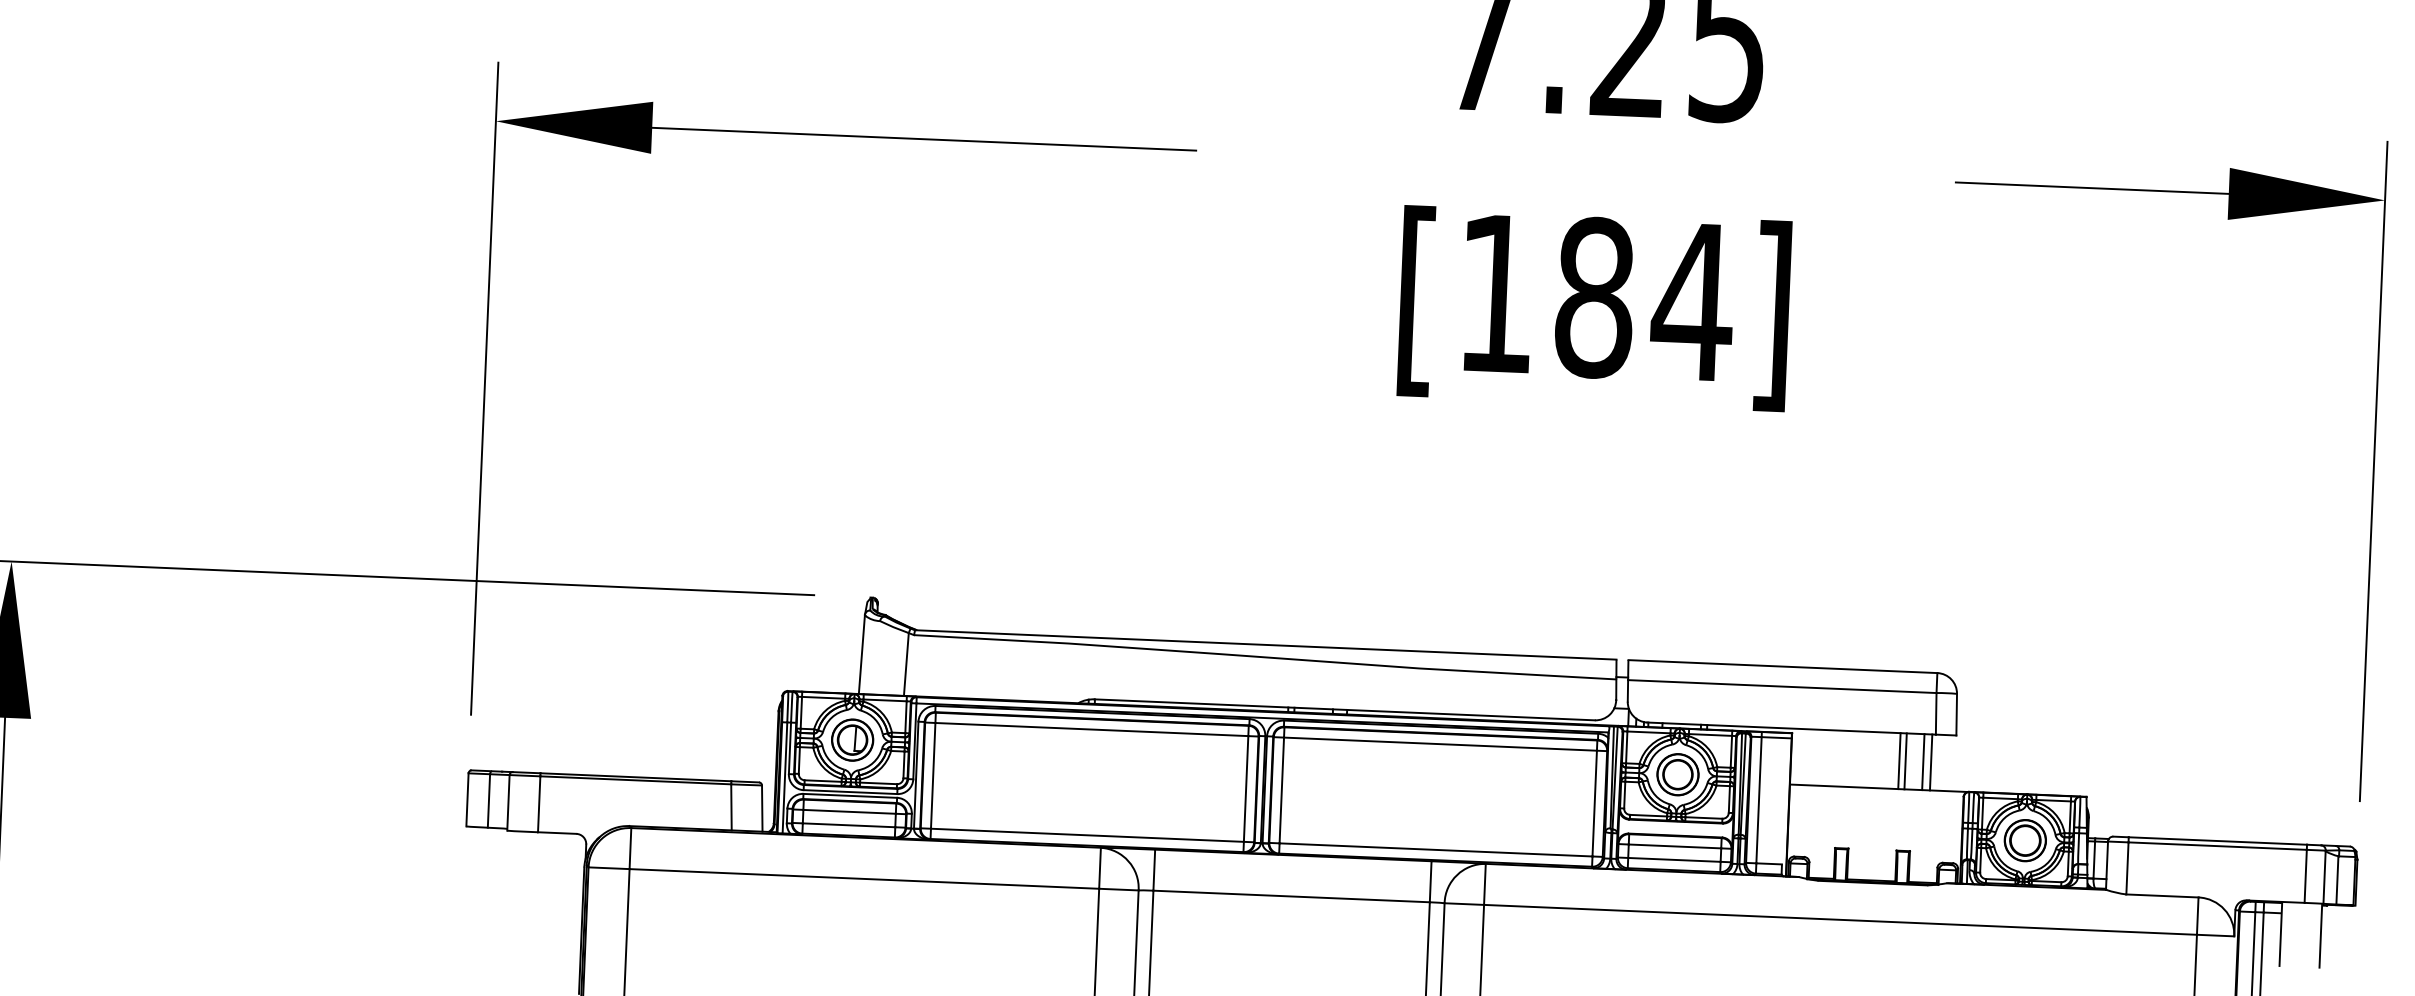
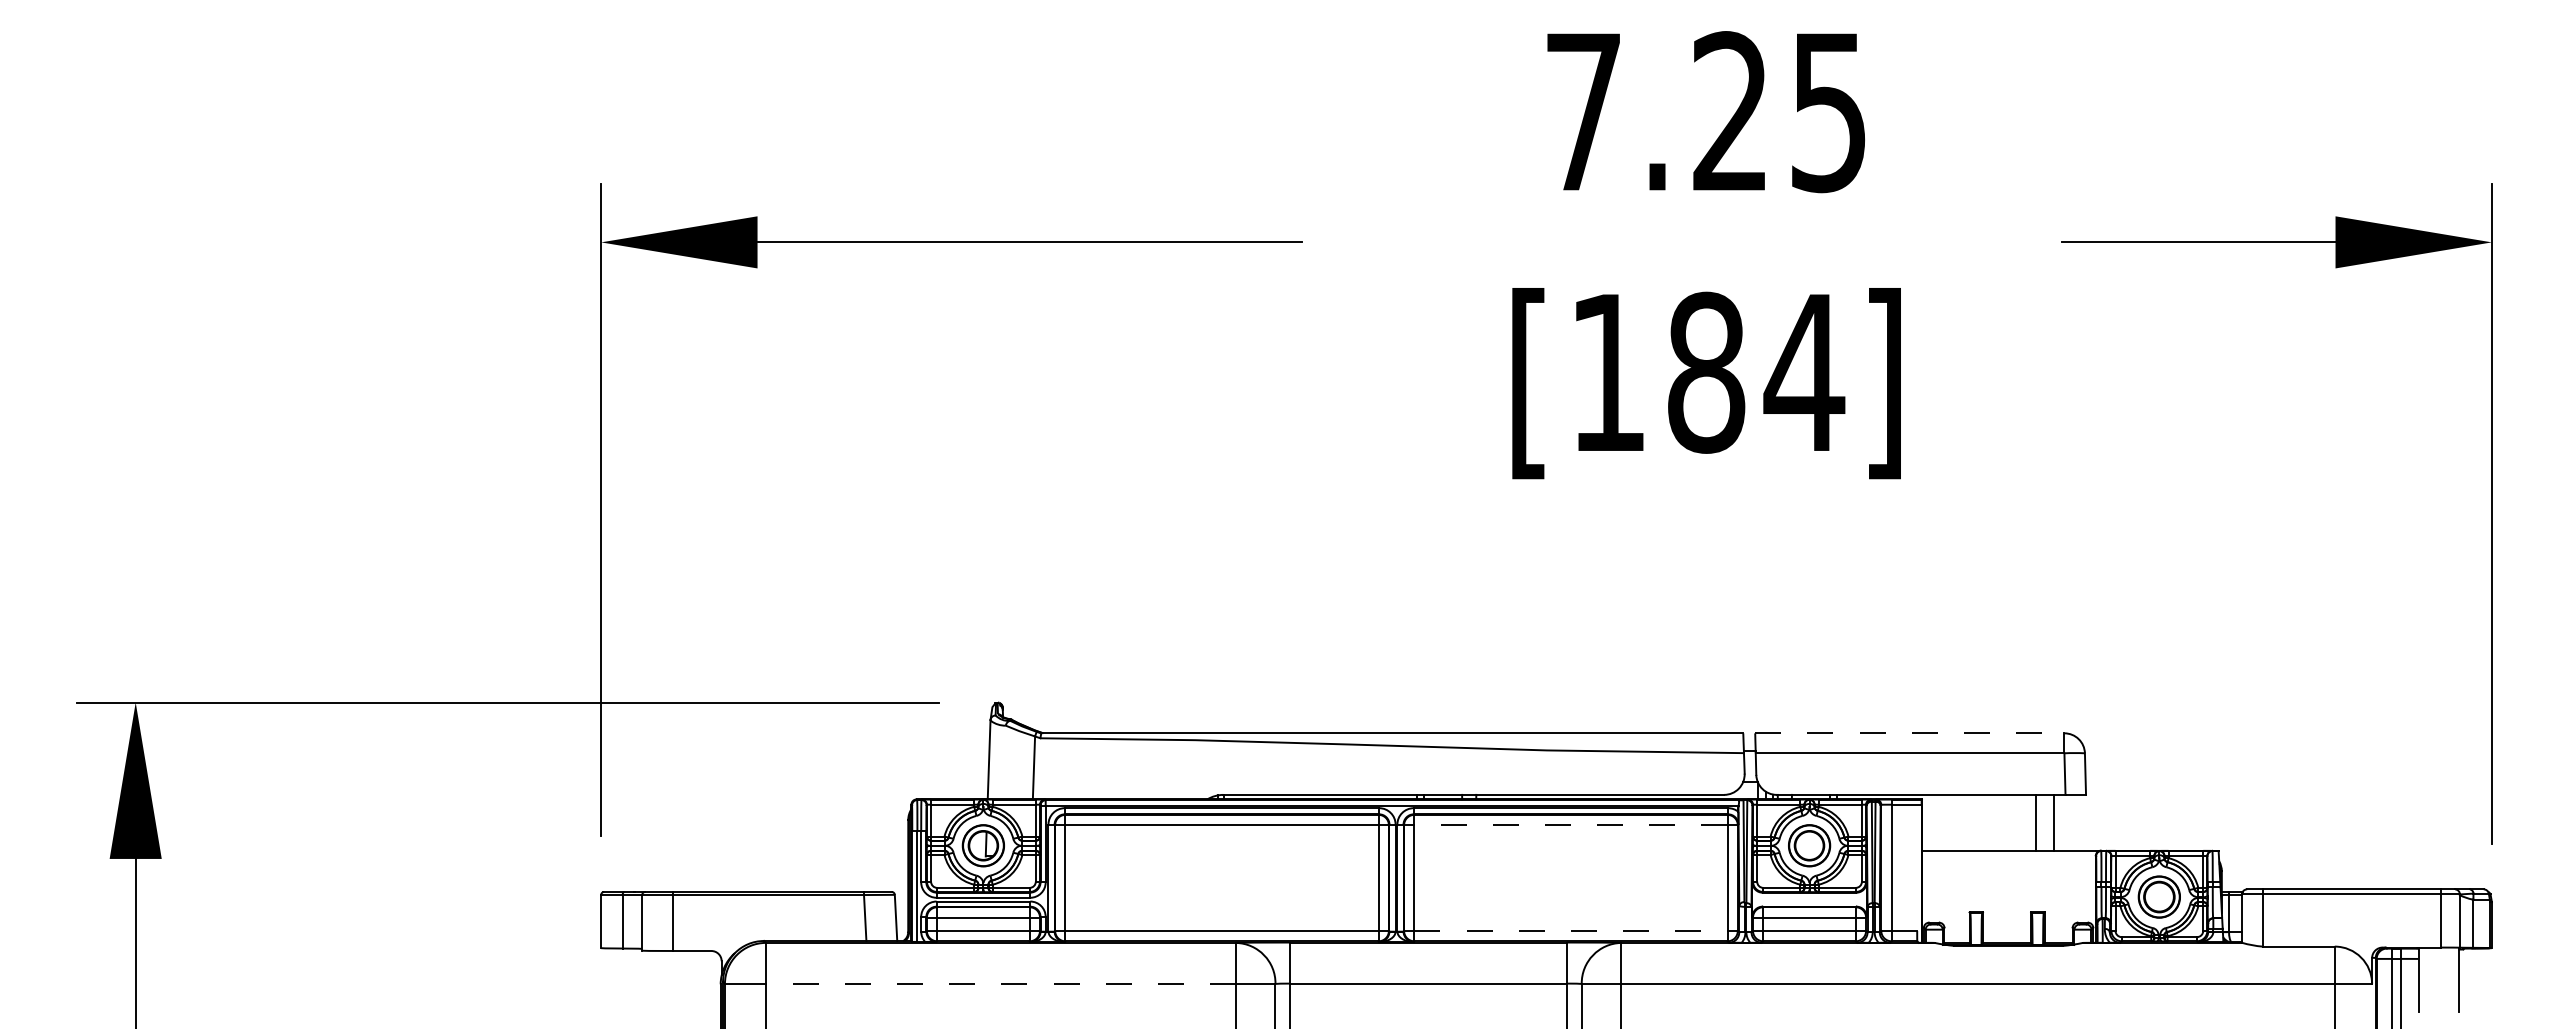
line: (1782, 666) -> (1909, 733), solid -> dashed
line: (1440, 744) -> (1570, 825), solid -> dashed
line: (1899, 760) -> (2030, 822), removed
line: (1930, 762) -> (2061, 822), removed
line: (1435, 850) -> (1570, 931), solid -> dashed
line: (864, 878) -> (1001, 983), solid -> dashed

